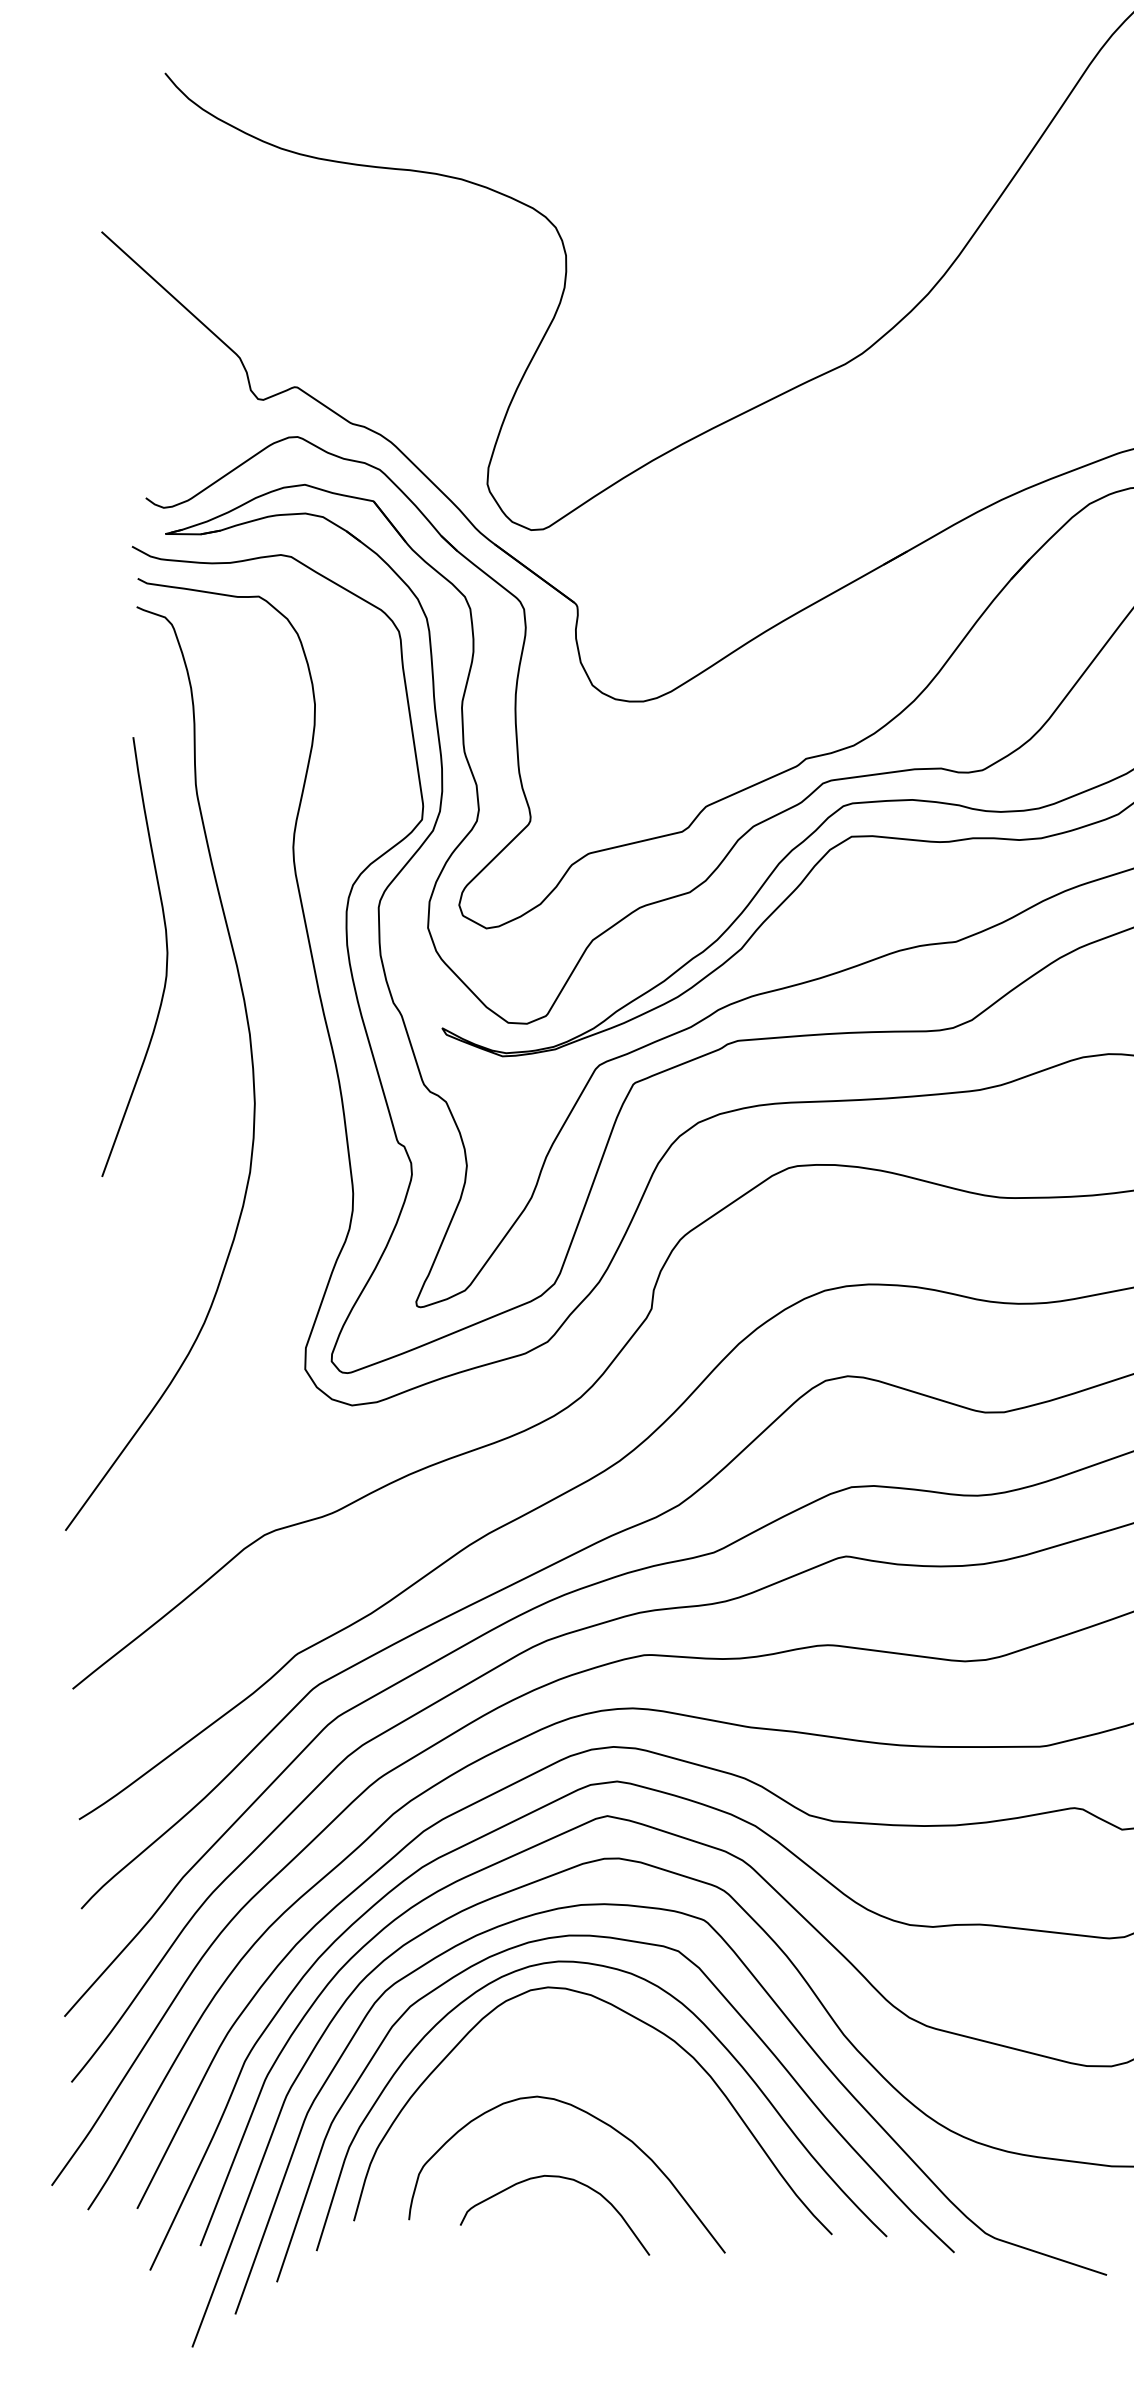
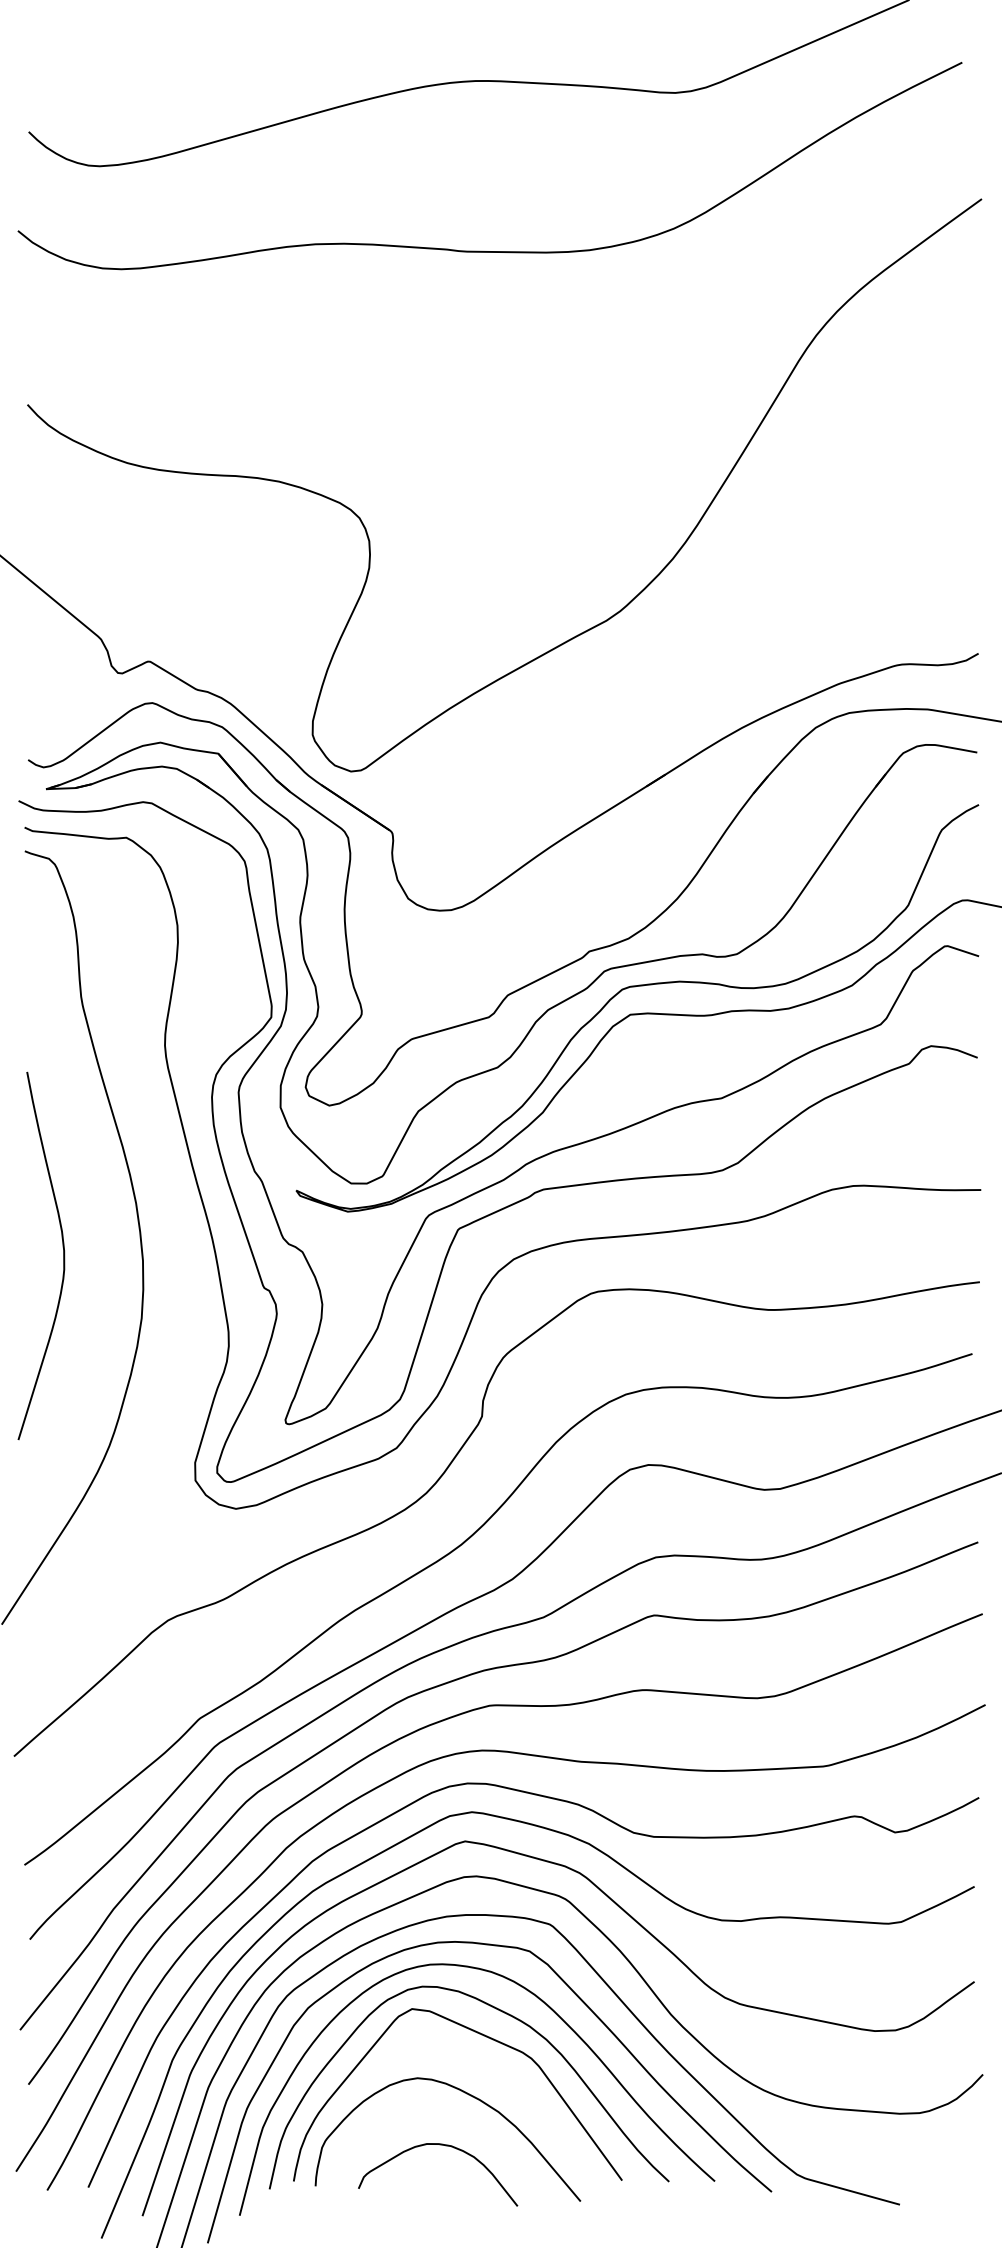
curve: (166, 958) -> (63, 1255), moved
curve: (618, 2050) -> (483, 2036), added

